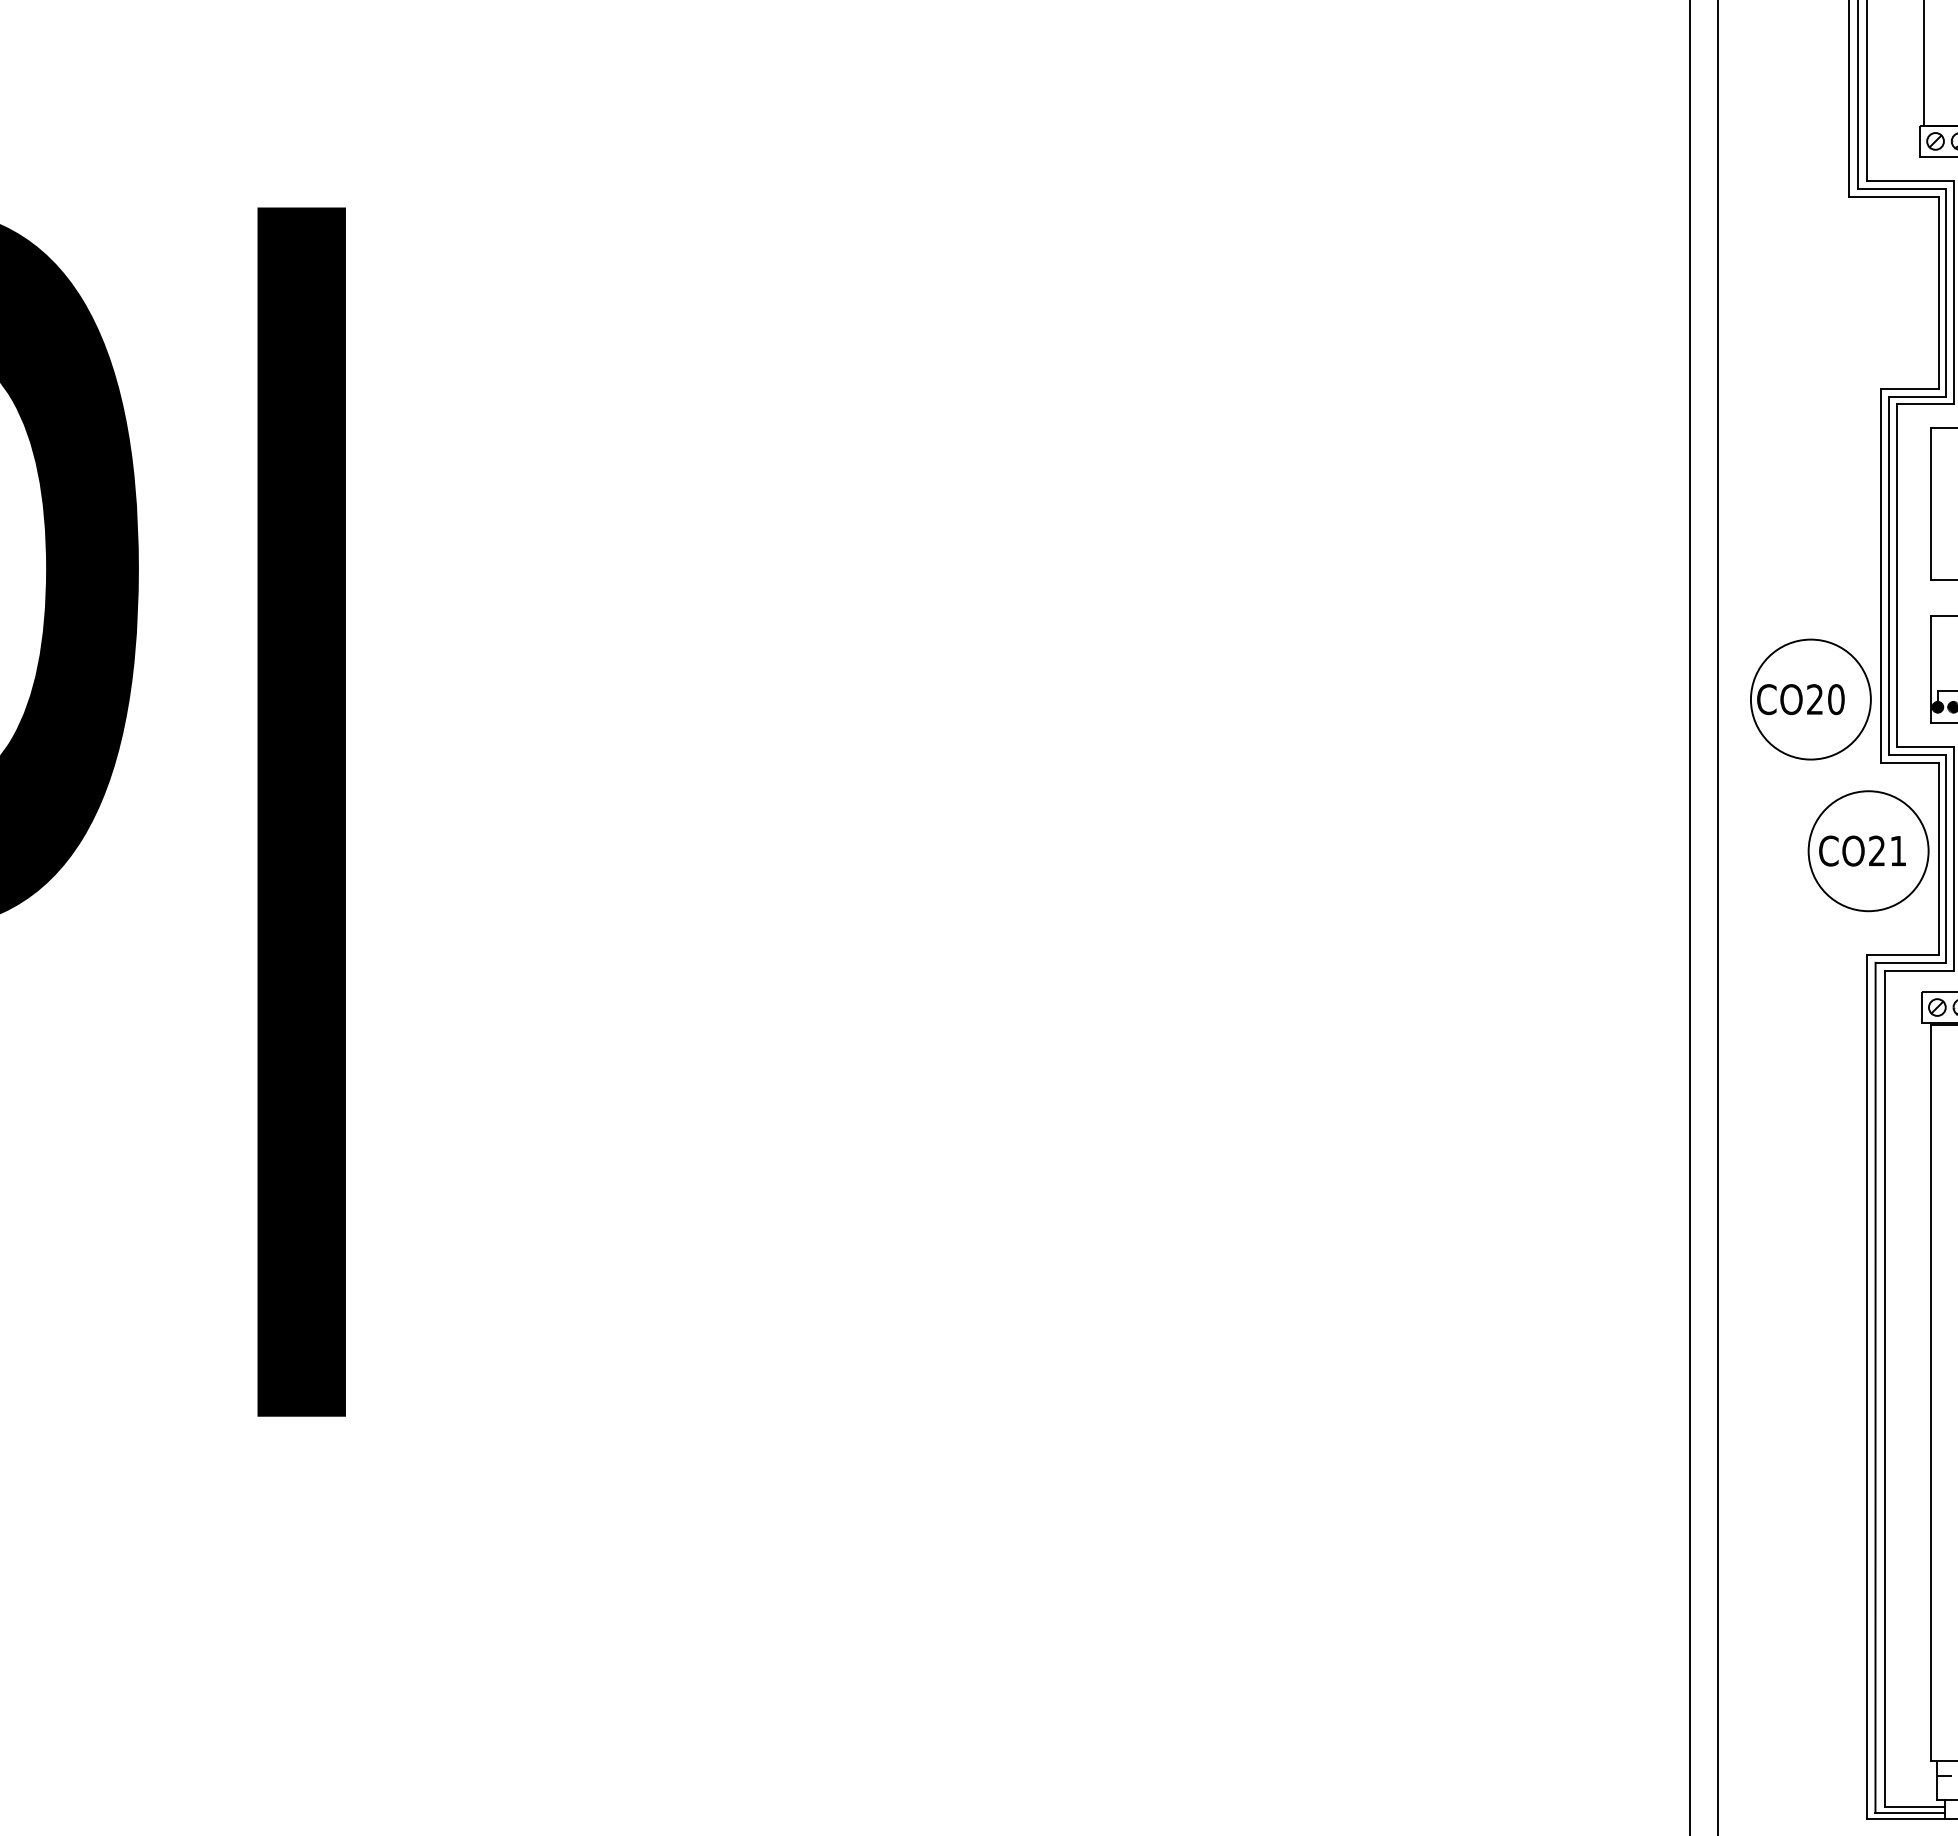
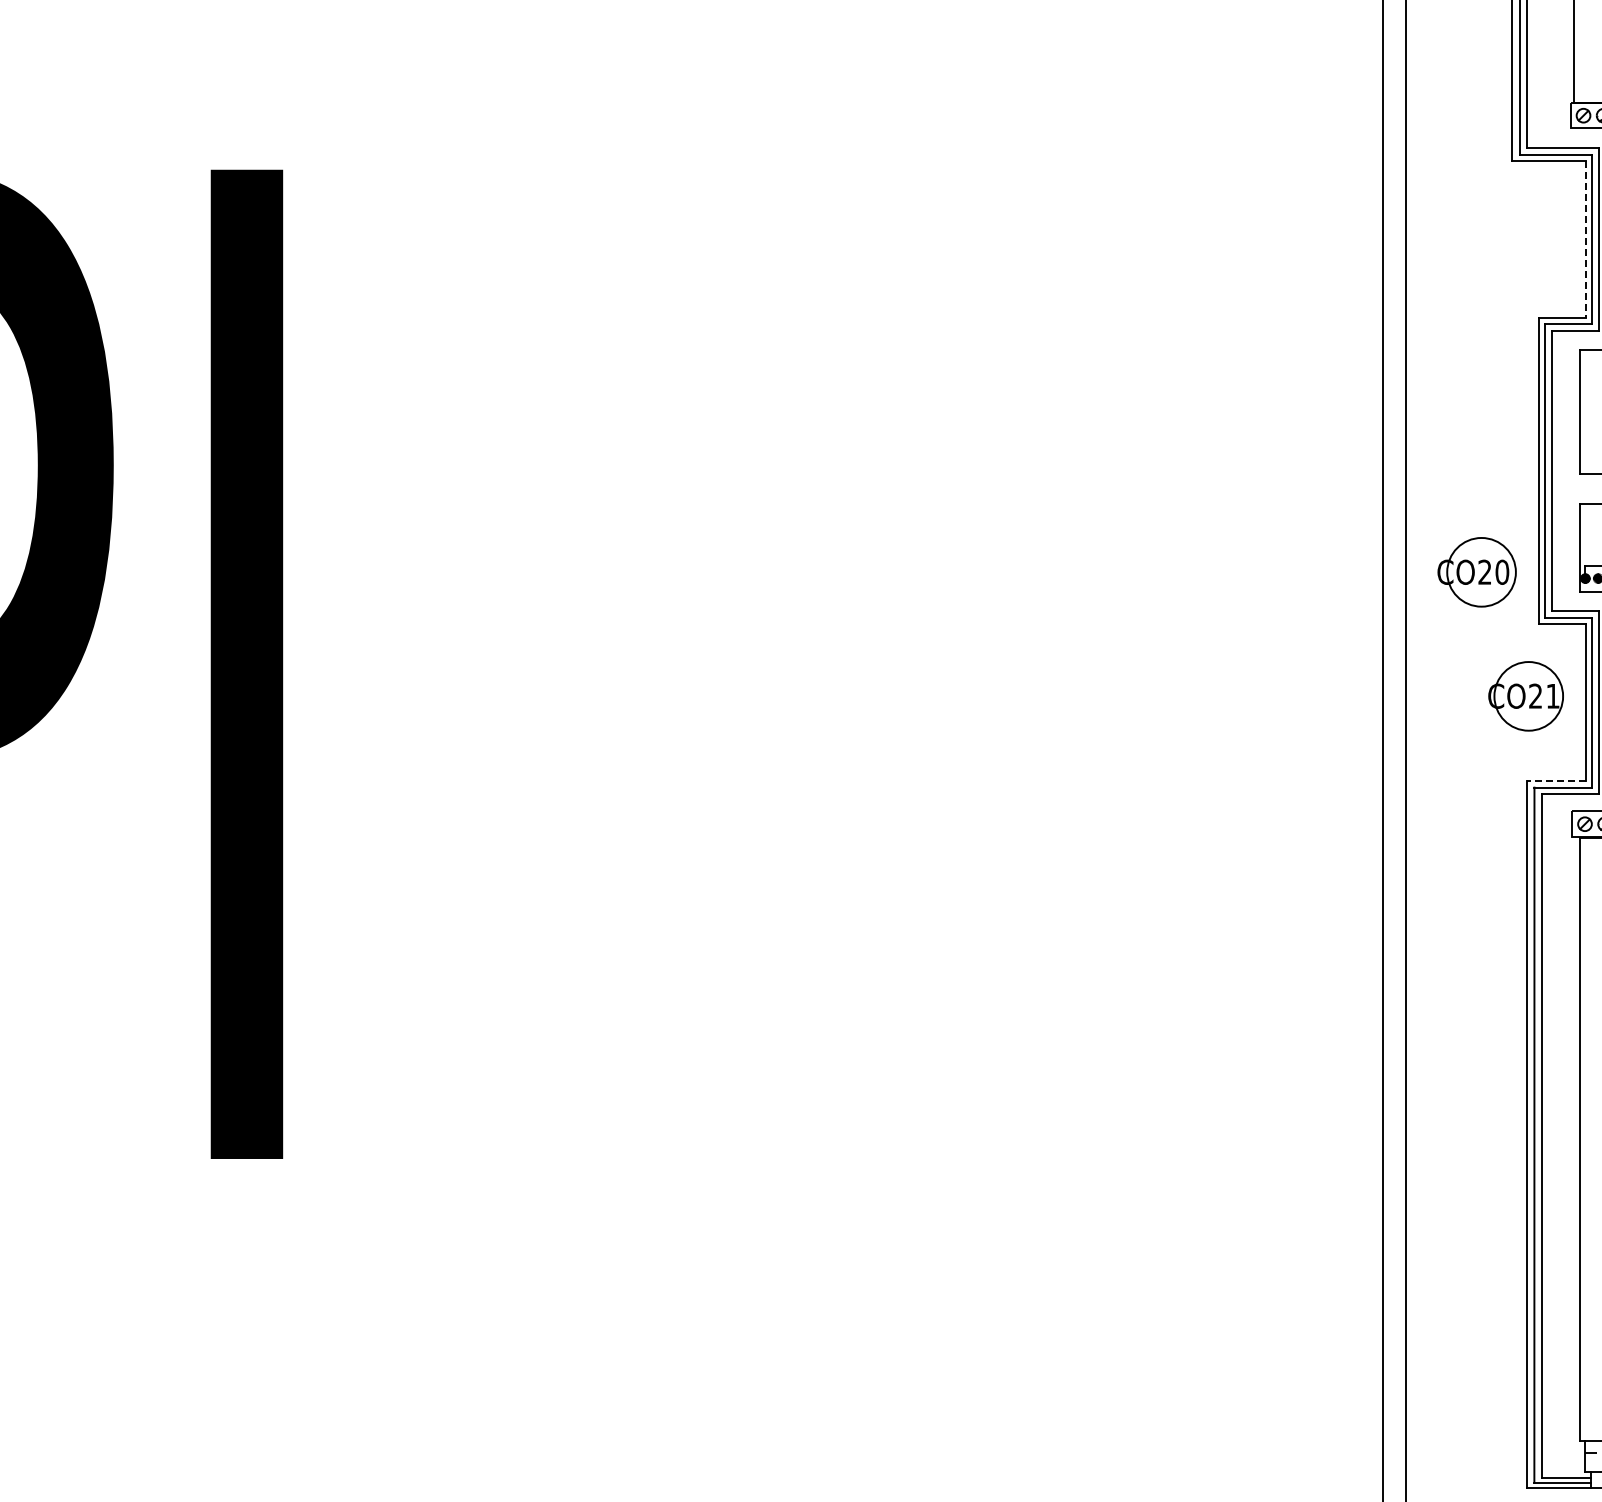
line: (1937, 292) -> (1585, 239), solid -> dashed
circle: (1810, 699) -> (1481, 572), size x0.7
circle: (1868, 851) -> (1528, 696), size x0.7
line: (1902, 955) -> (1556, 781), solid -> dashed

